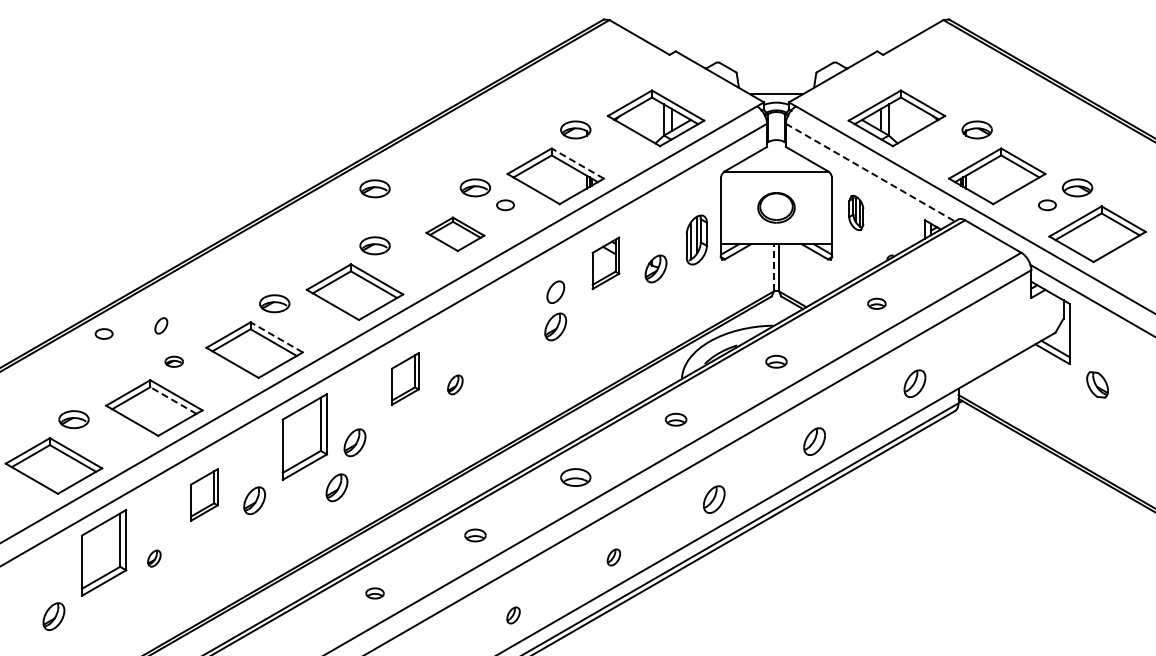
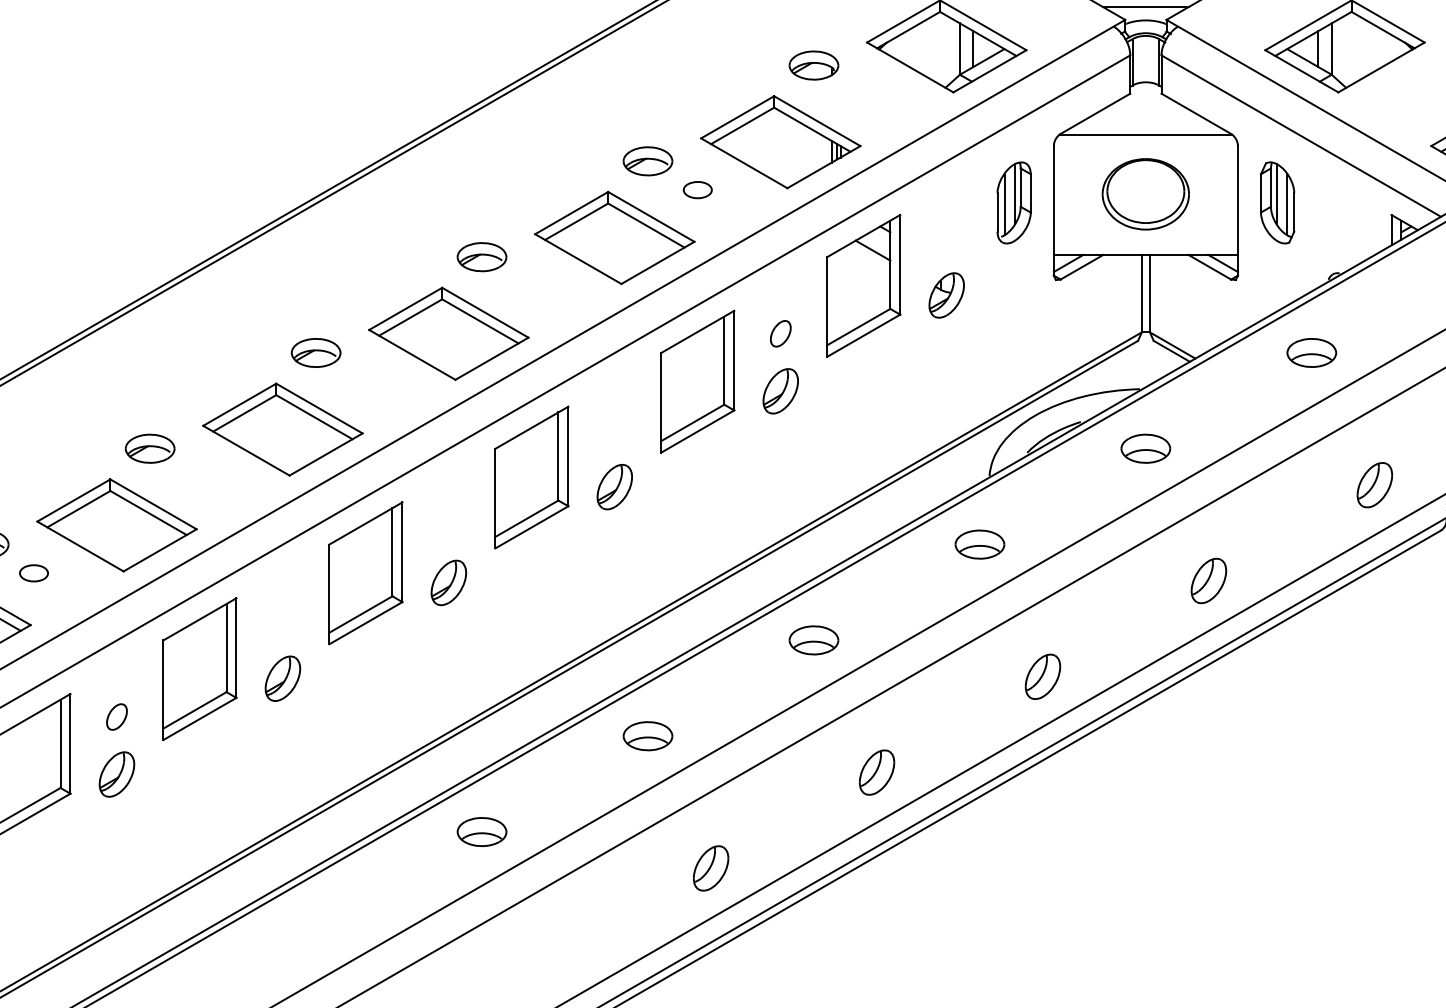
line: (577, 163) -> (816, 121), dashed -> solid
line: (870, 172) -> (1301, 135), dashed -> solid
part: (374, 188) -> (481, 162), removed
part: (776, 207) -> (1145, 193), size x1.43
part: (856, 212) -> (1278, 202), size x1.43
part: (455, 234) -> (615, 238), size x1.67
part: (696, 239) -> (1013, 202), moved
part: (605, 263) -> (863, 286), size x1.67
line: (774, 267) -> (1142, 293), dashed -> solid
part: (555, 291) -> (780, 332), size x0.71
part: (876, 303) -> (1311, 352), size x1.67
part: (505, 321) -> (697, 382), added
part: (161, 325) -> (117, 716), moved
part: (103, 333) -> (32, 572), moved
line: (276, 337) -> (319, 408), dashed -> solid
part: (173, 361) -> (148, 448), size x1.67
part: (776, 361) -> (1145, 448), size x1.43
part: (405, 378) -> (532, 476), size x1.67
part: (455, 384) -> (615, 486), size x1.43
line: (173, 400) -> (148, 512), dashed -> solid
part: (675, 419) -> (978, 544), size x1.43
part: (336, 487) -> (418, 656), removed
part: (204, 494) -> (199, 668), size x1.67
part: (475, 535) -> (648, 736), size x1.43
part: (613, 557) -> (876, 772), size x1.67
part: (154, 558) -> (117, 774), size x1.67
part: (374, 593) -> (481, 832), size x1.67
part: (513, 615) -> (710, 868), size x1.67

